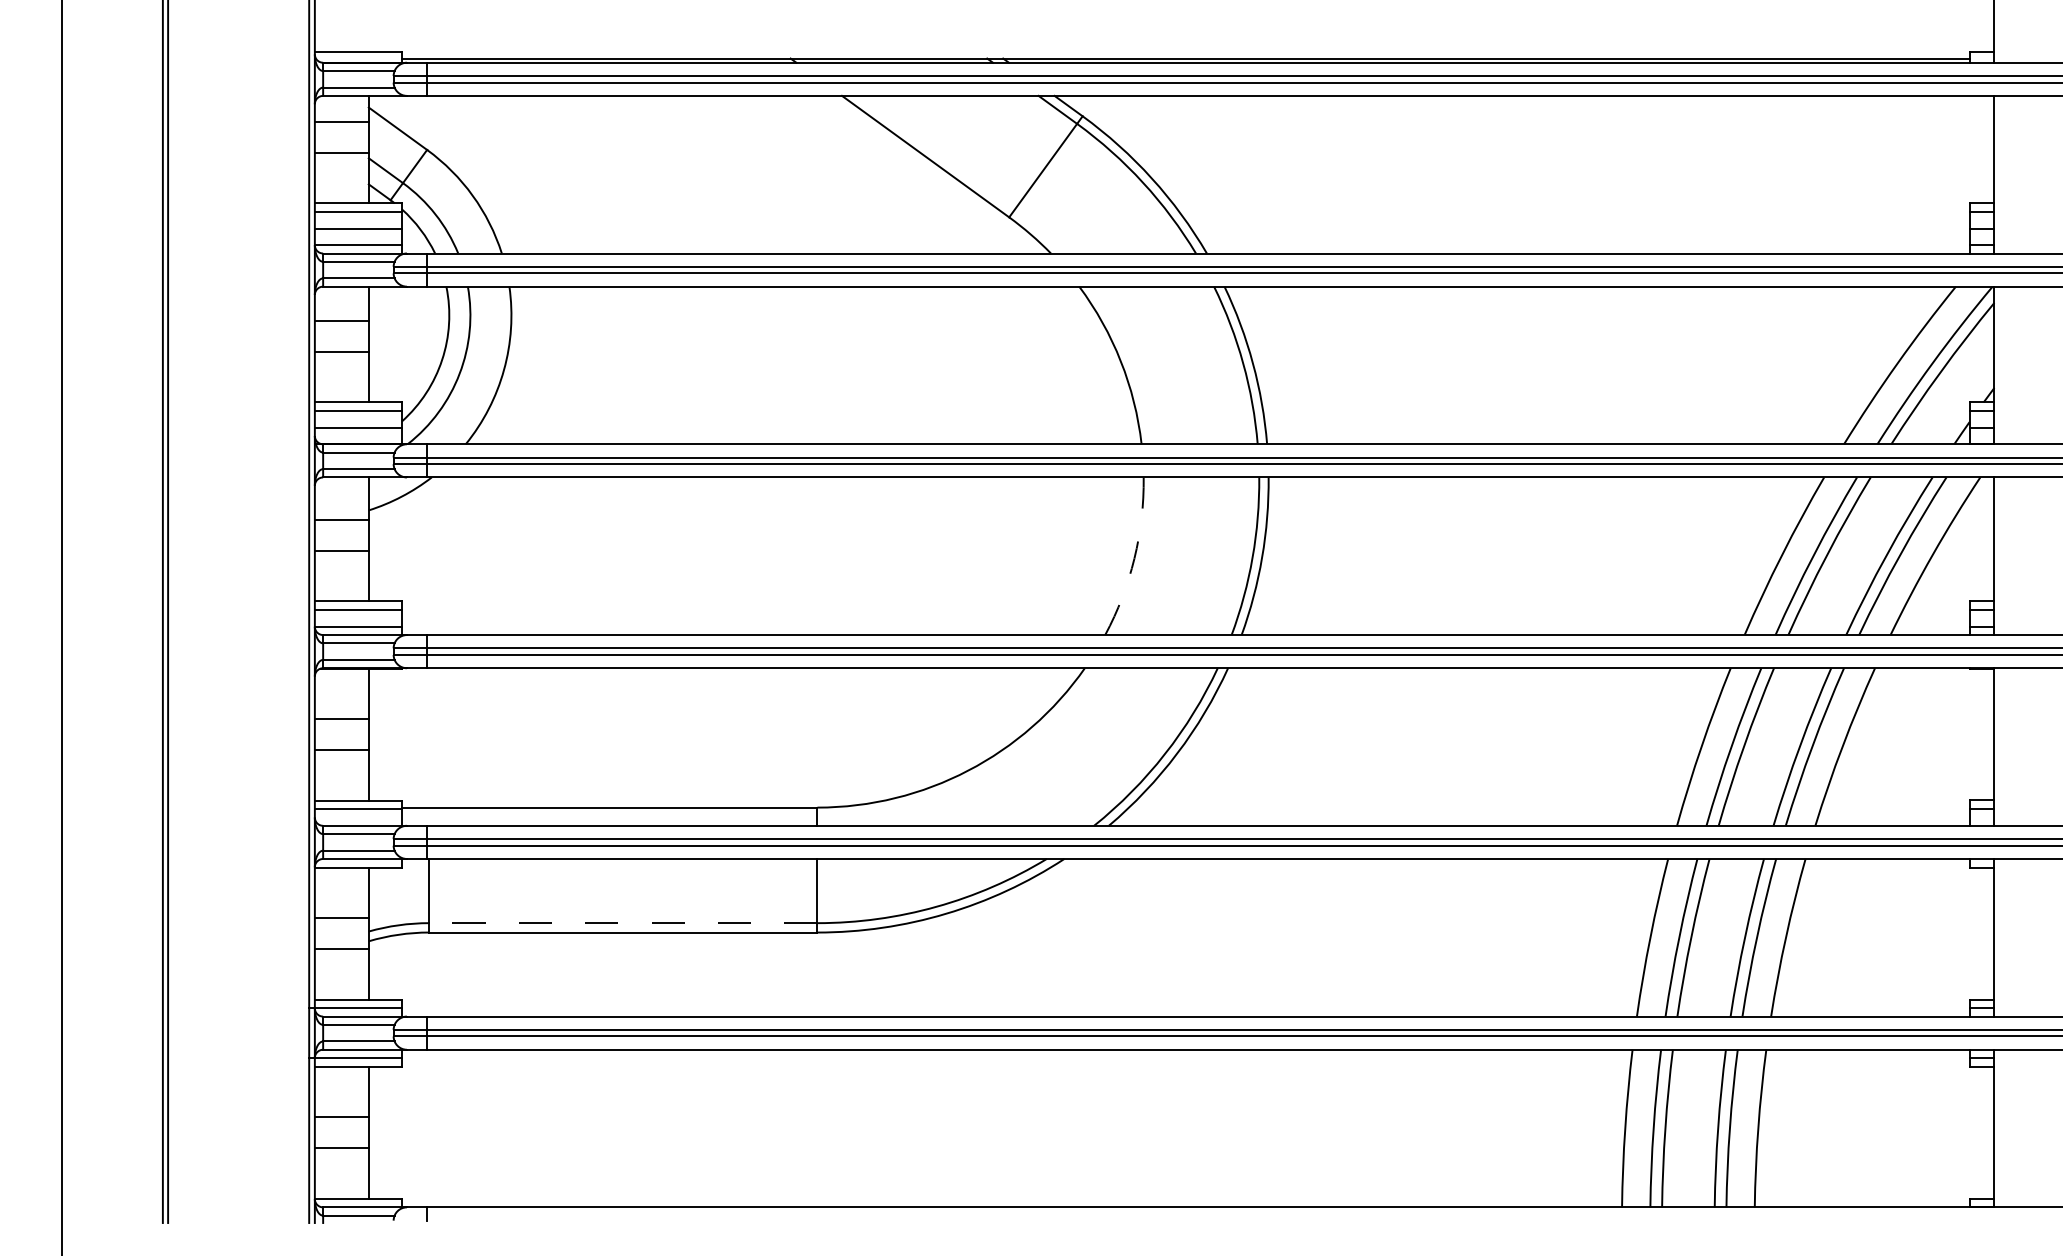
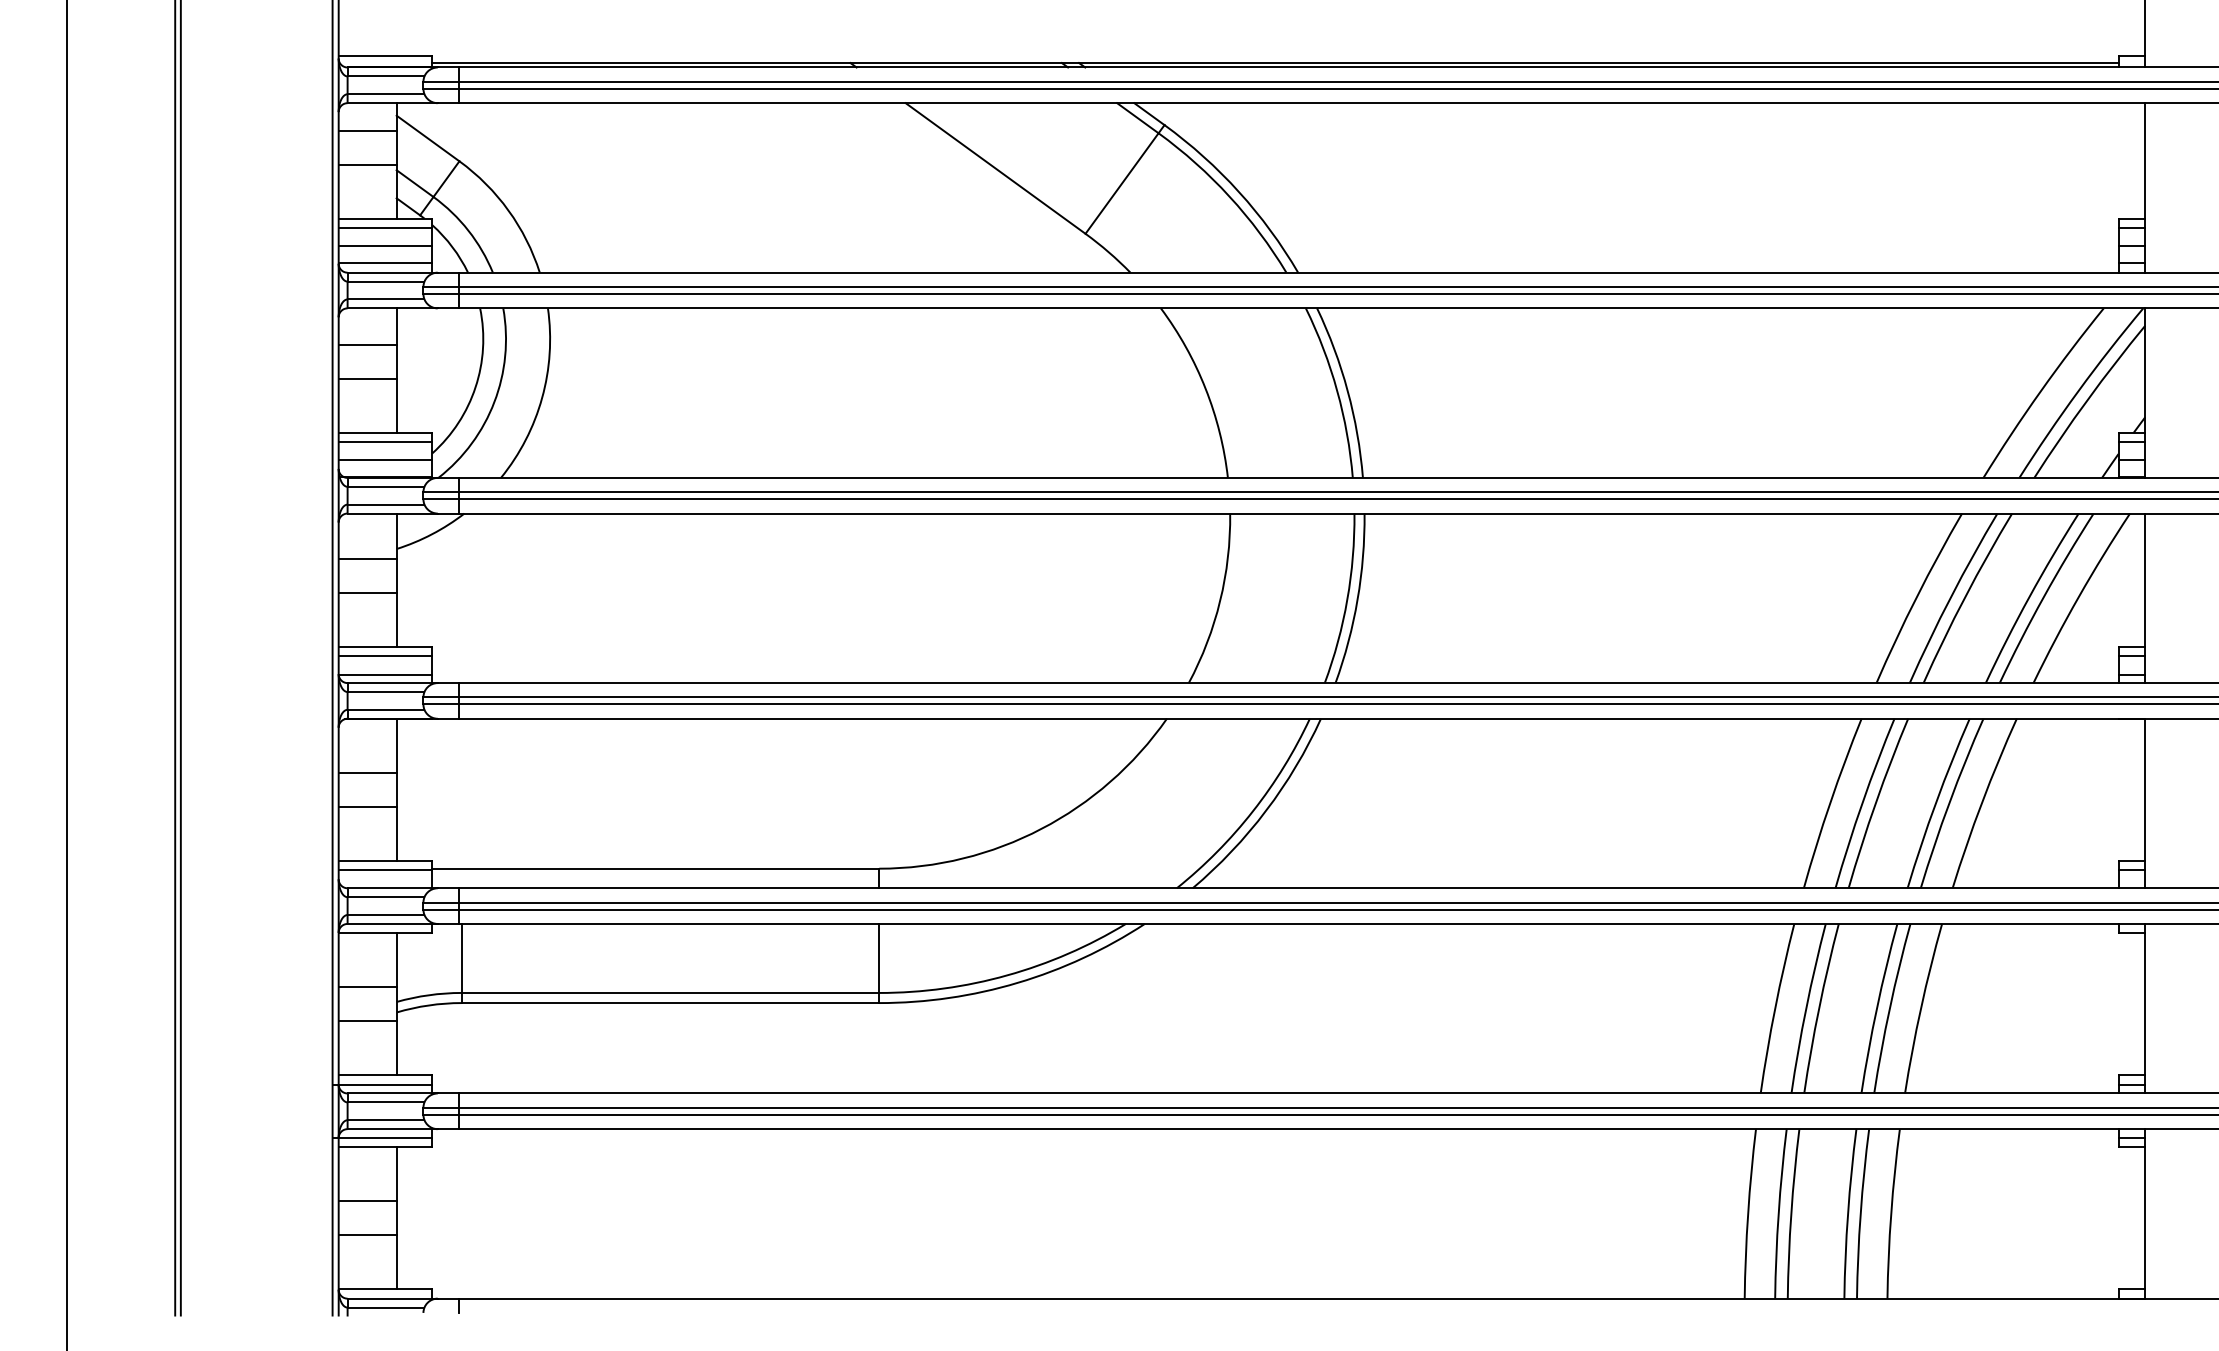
arc: (1134, 558) -> (1220, 600), dashed -> solid
line: (622, 923) -> (669, 993), dashed -> solid

